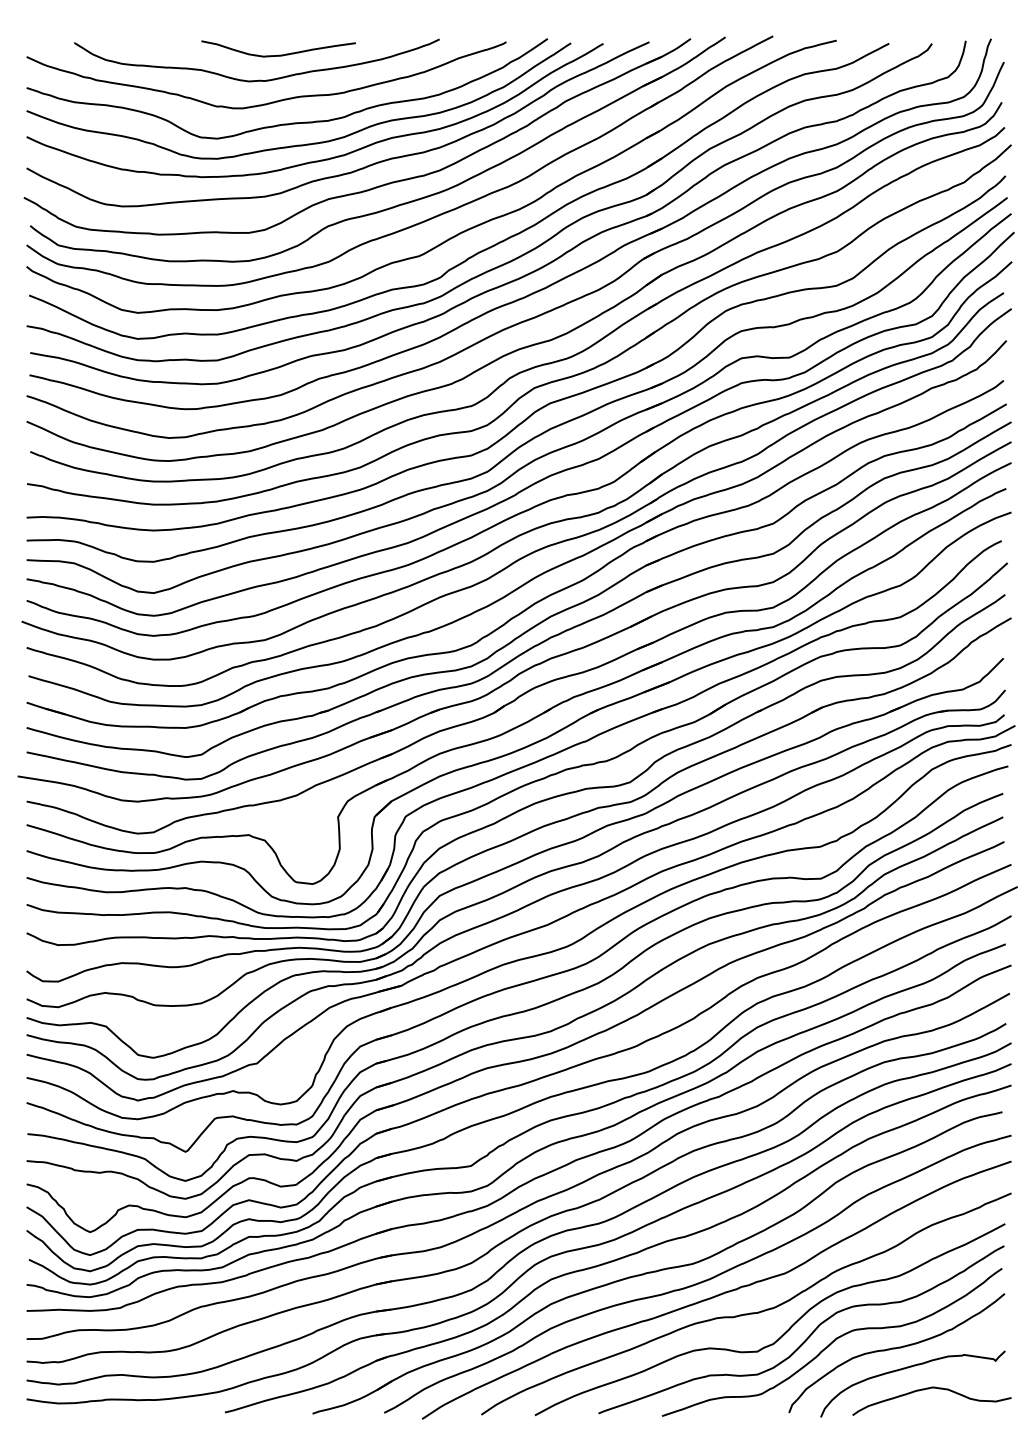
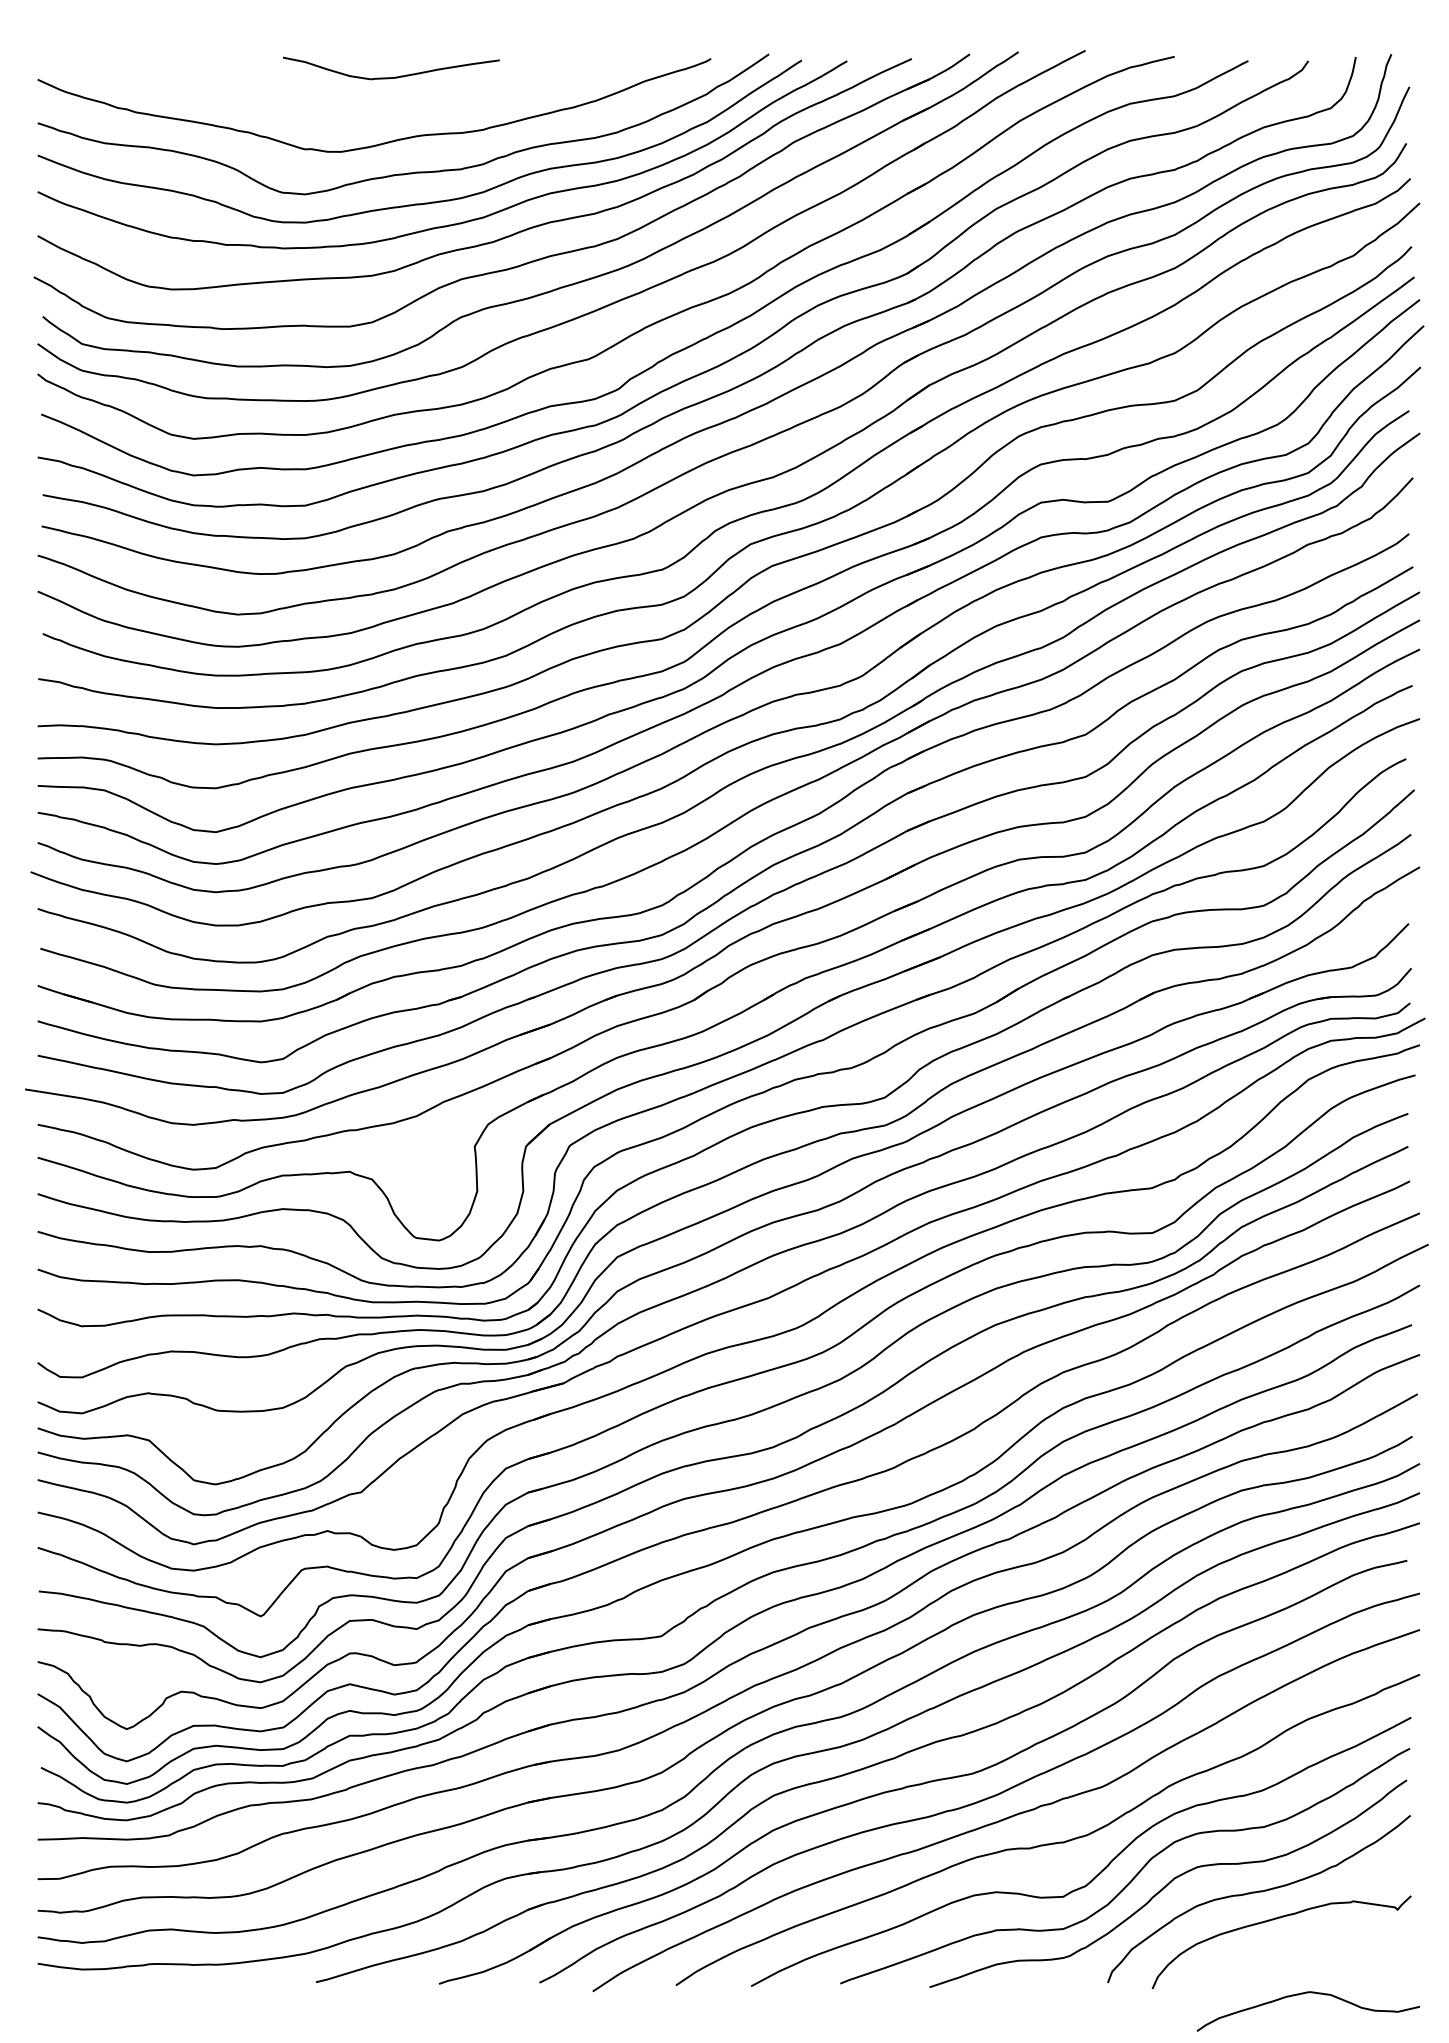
curve: (256, 80) -> (360, 112), removed
curve: (928, 1389) -> (1303, 1994), moved

